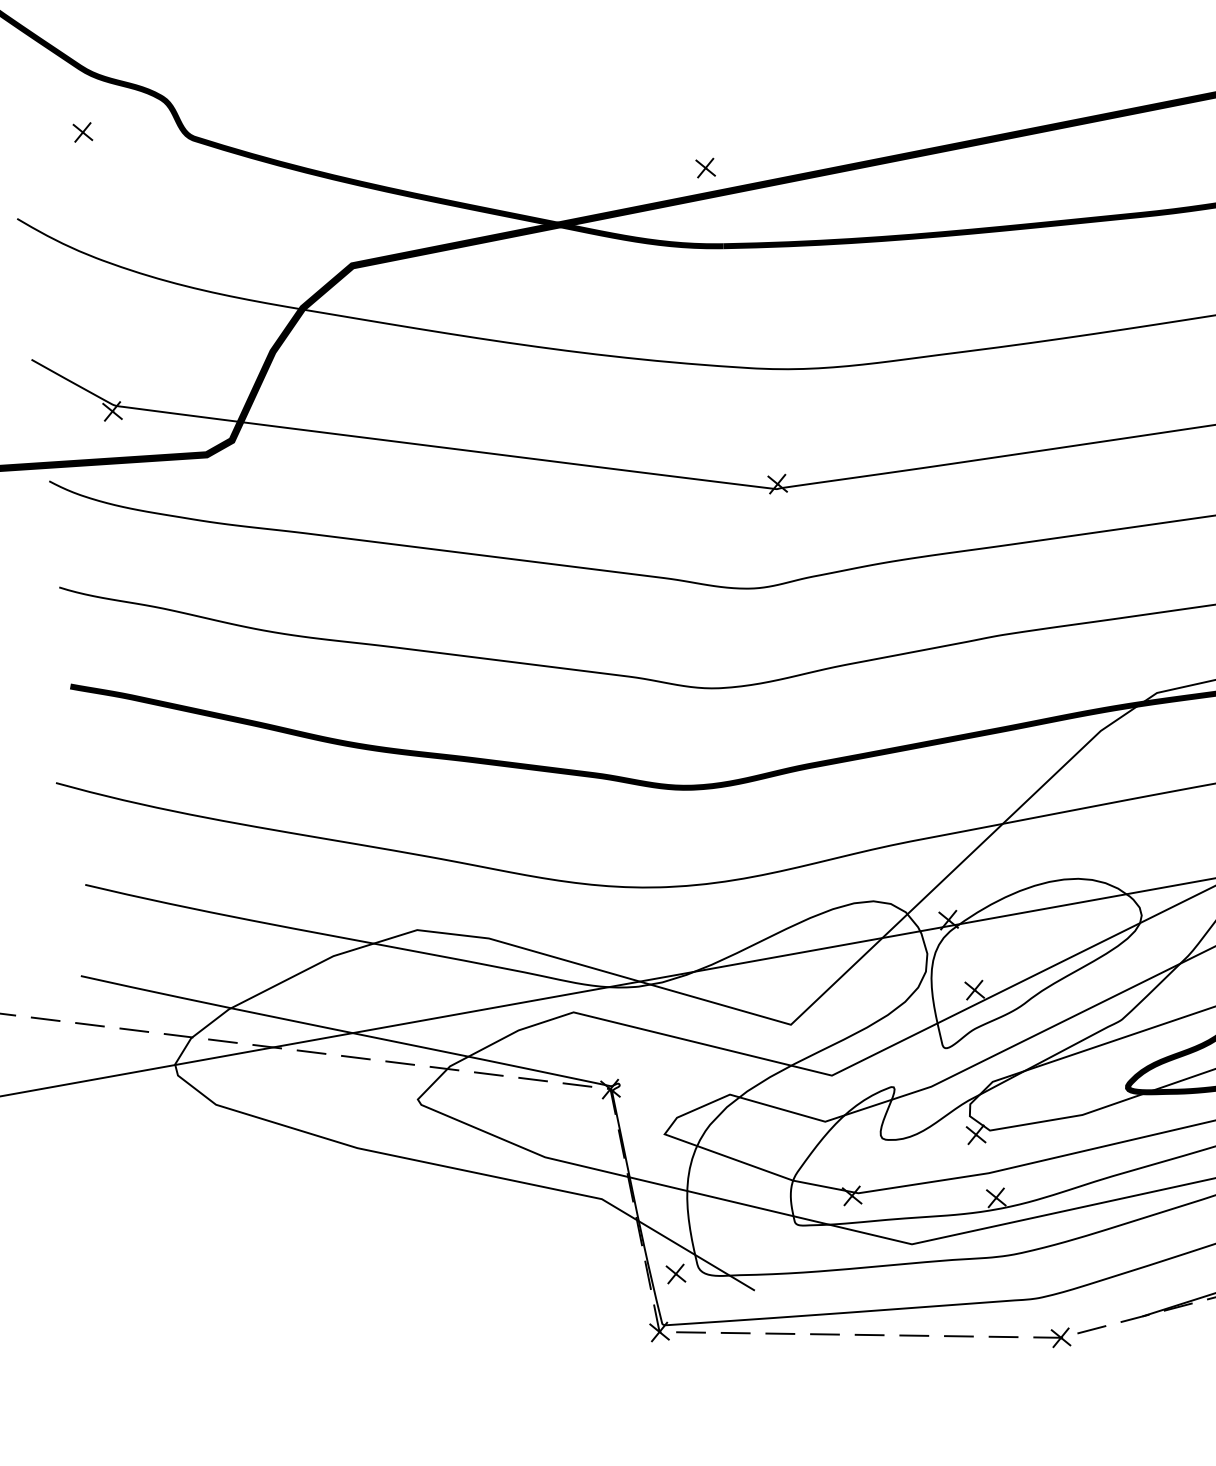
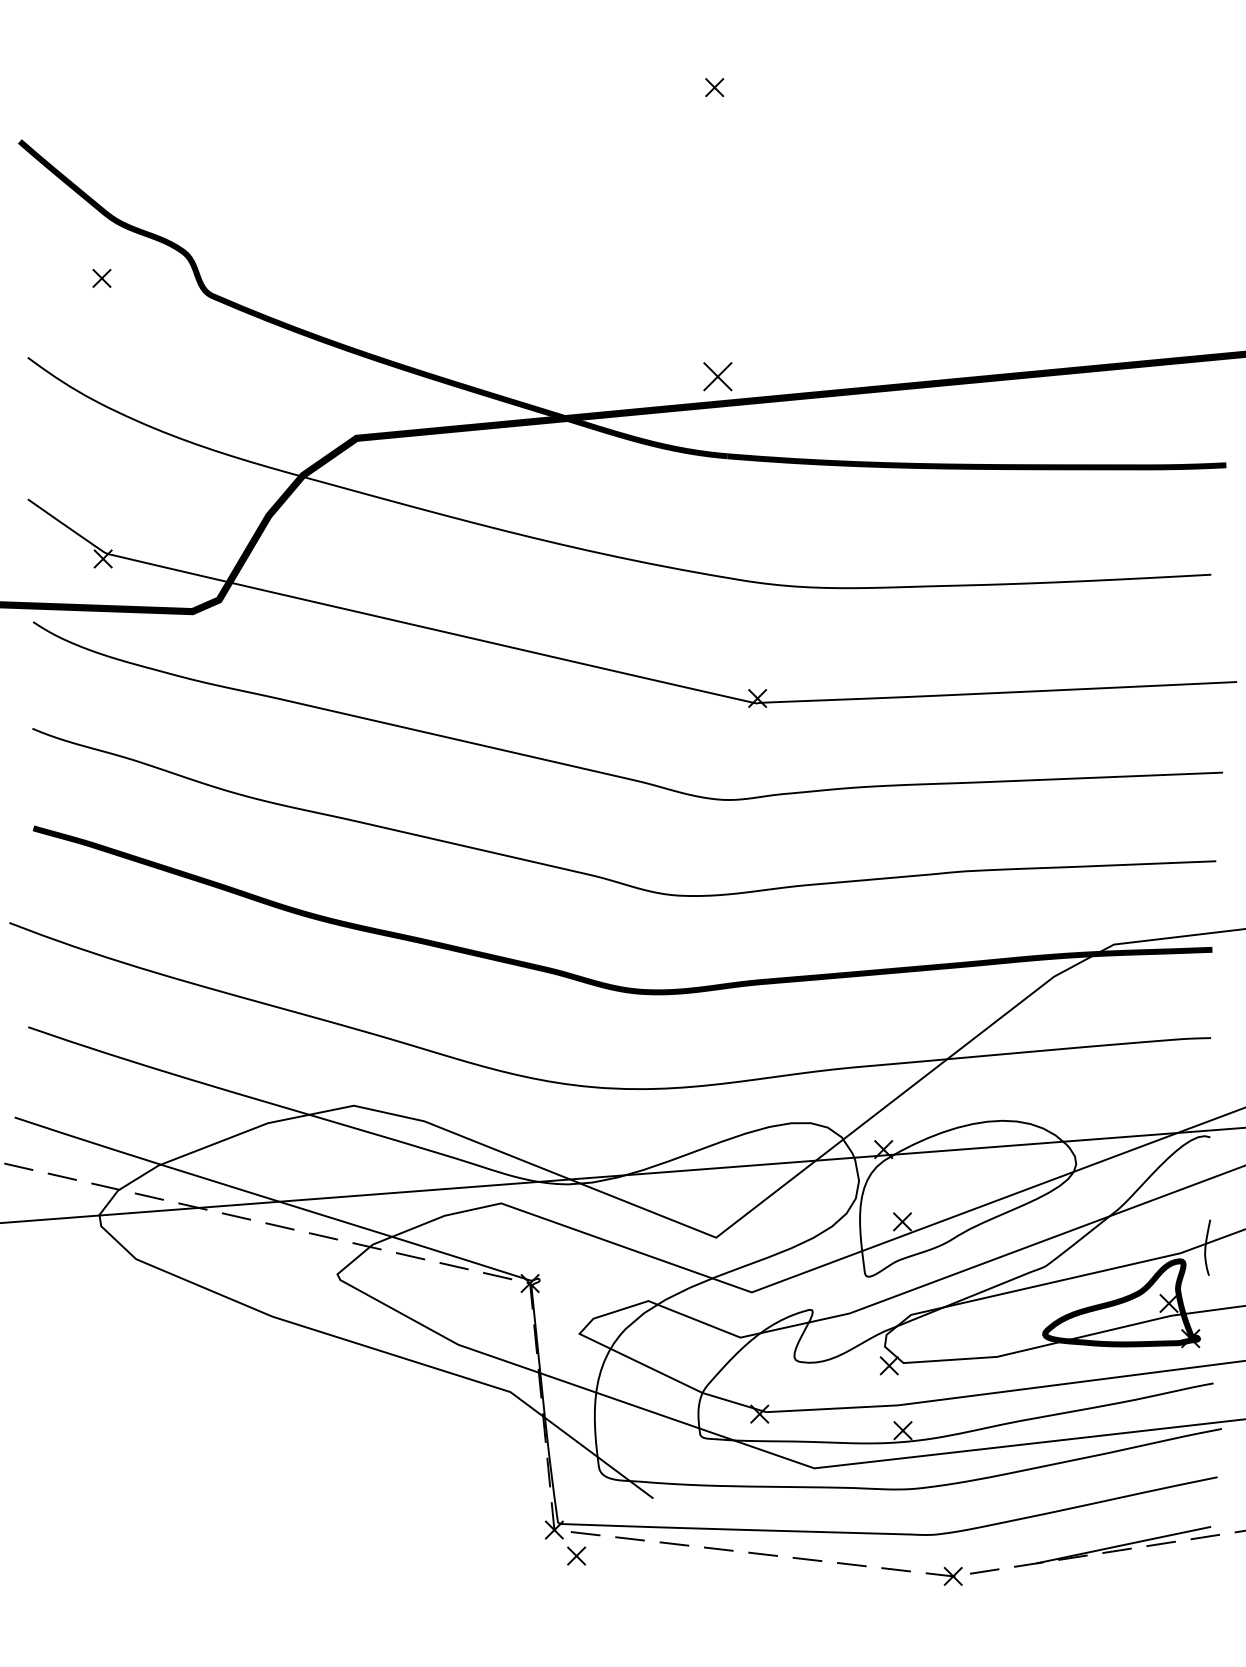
part: (705, 167) -> (717, 376), size x1.6
part: (675, 1273) -> (576, 1555), moved

